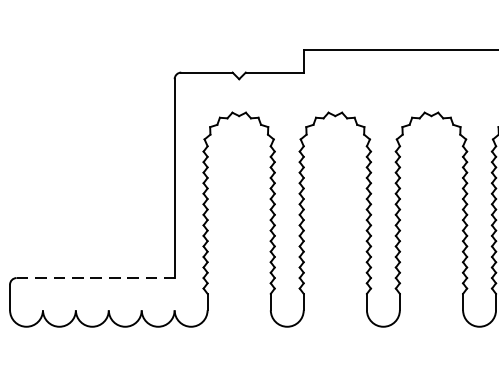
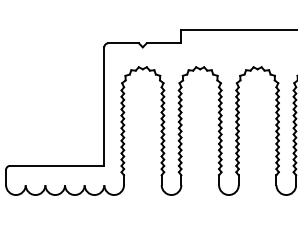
line: (96, 277) -> (57, 165), dashed -> solid

